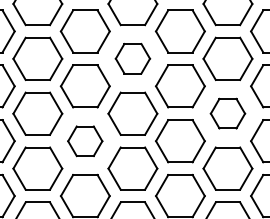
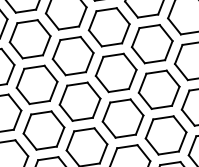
part: (132, 58) -> (72, 55), size x1.43
part: (227, 113) -> (158, 89), size x1.43
part: (84, 141) -> (43, 130), size x1.43

